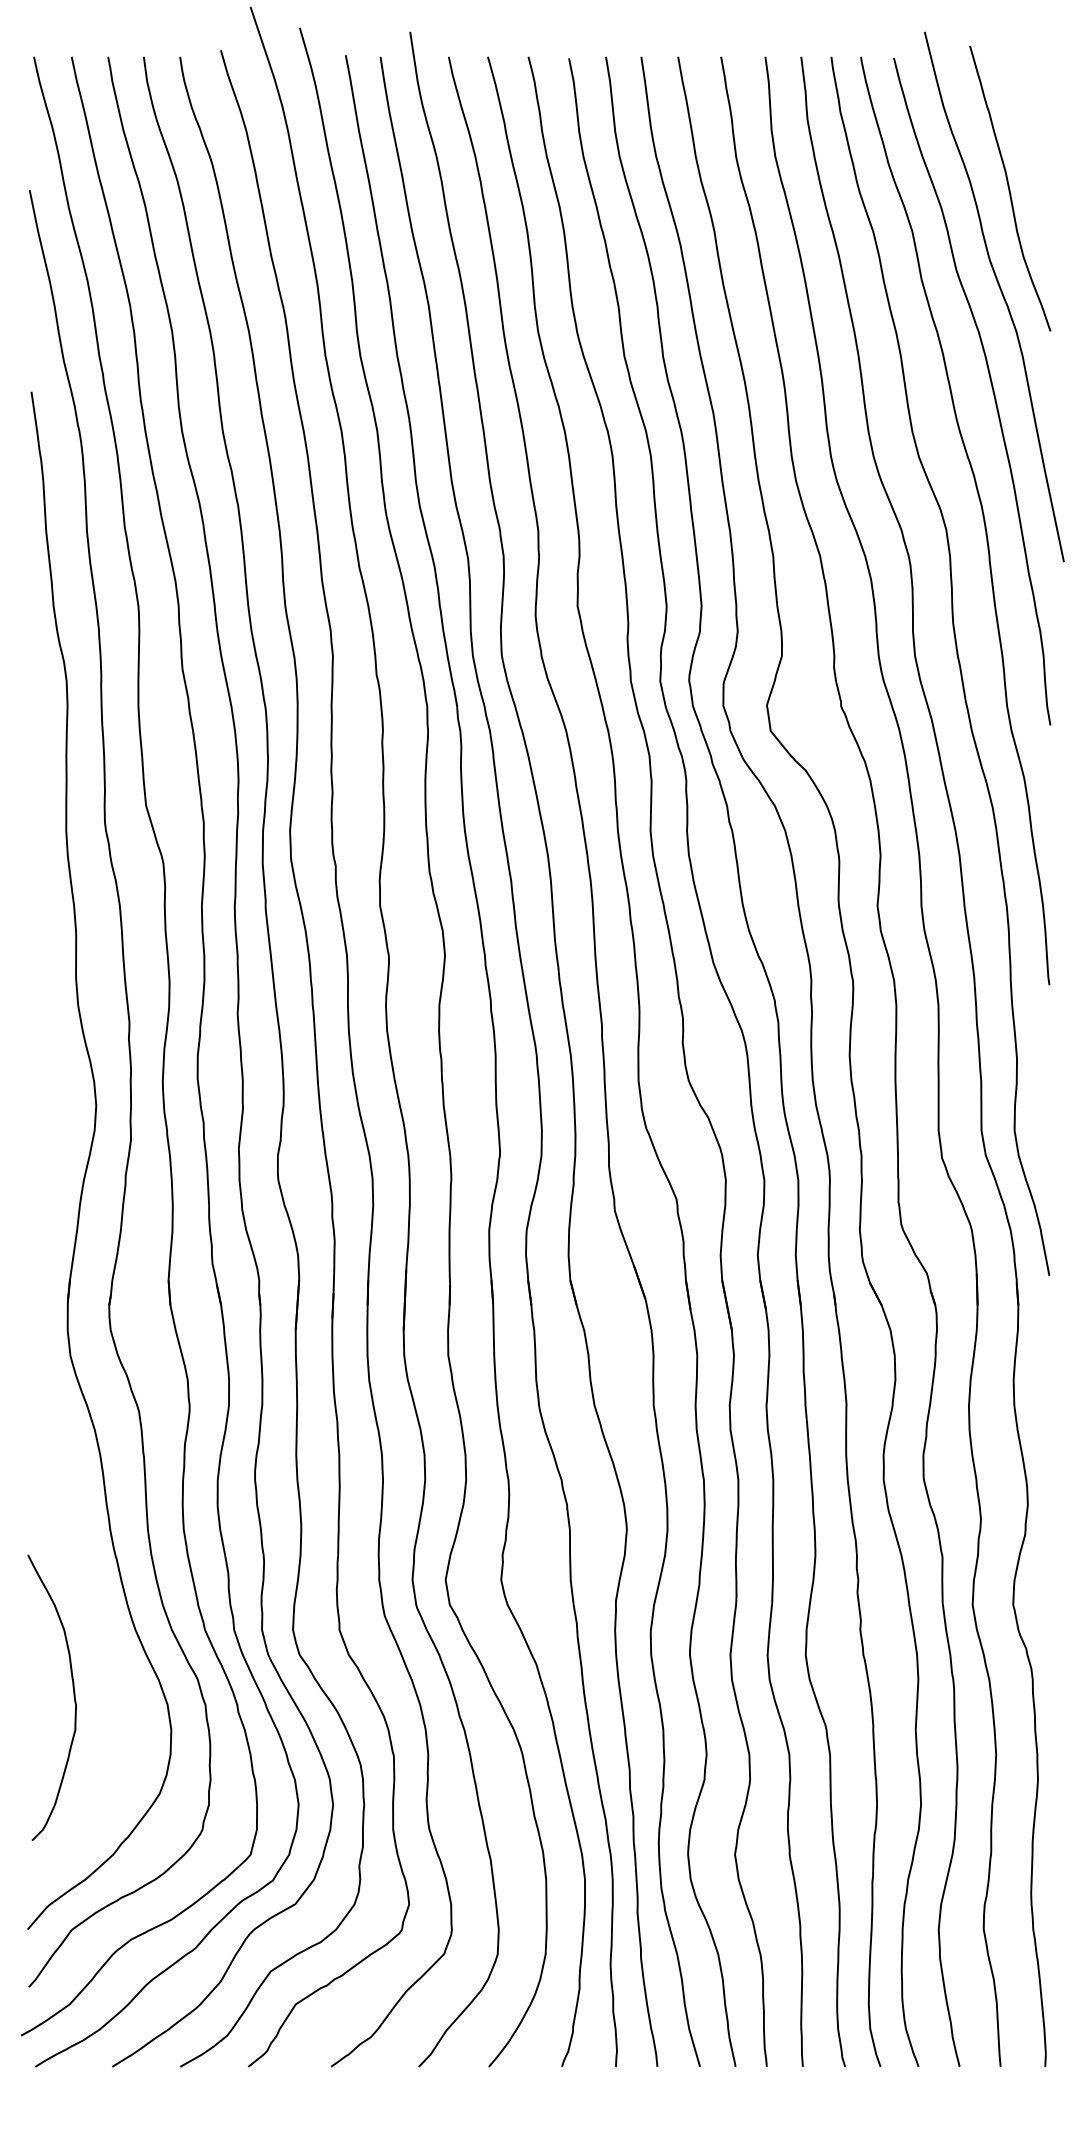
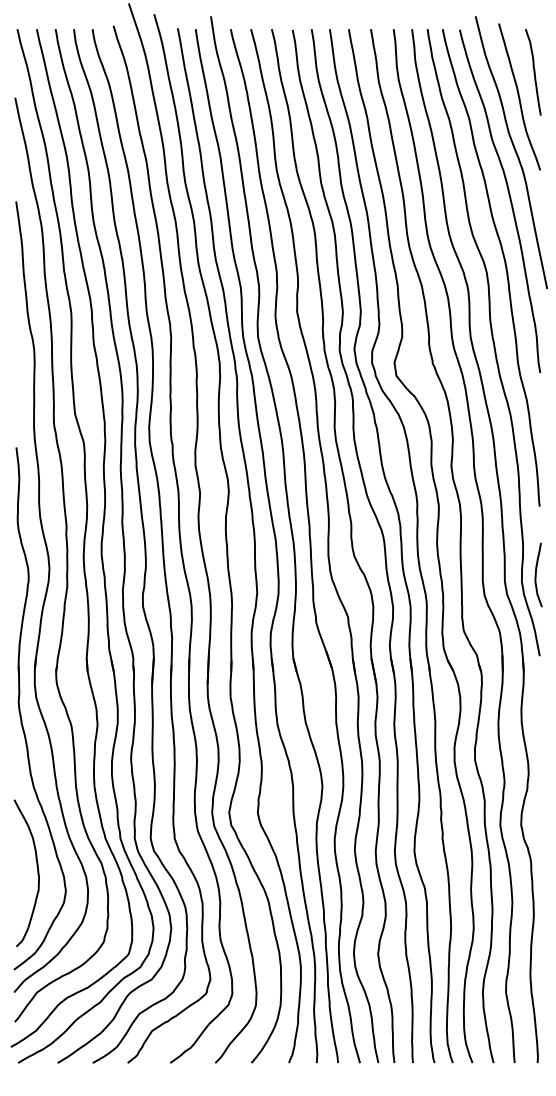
curve: (1037, 141) -> (533, 72), added
curve: (1043, 1117) -> (536, 574), added
part: (41, 1389) -> (21, 714), added

